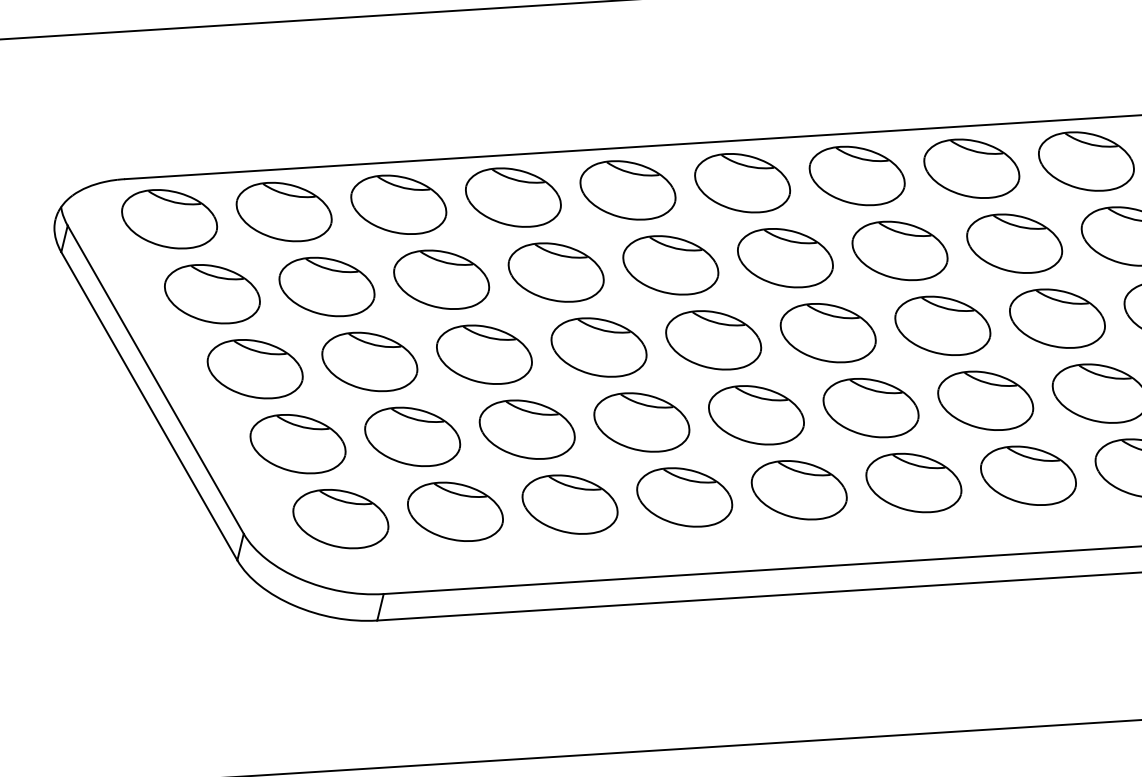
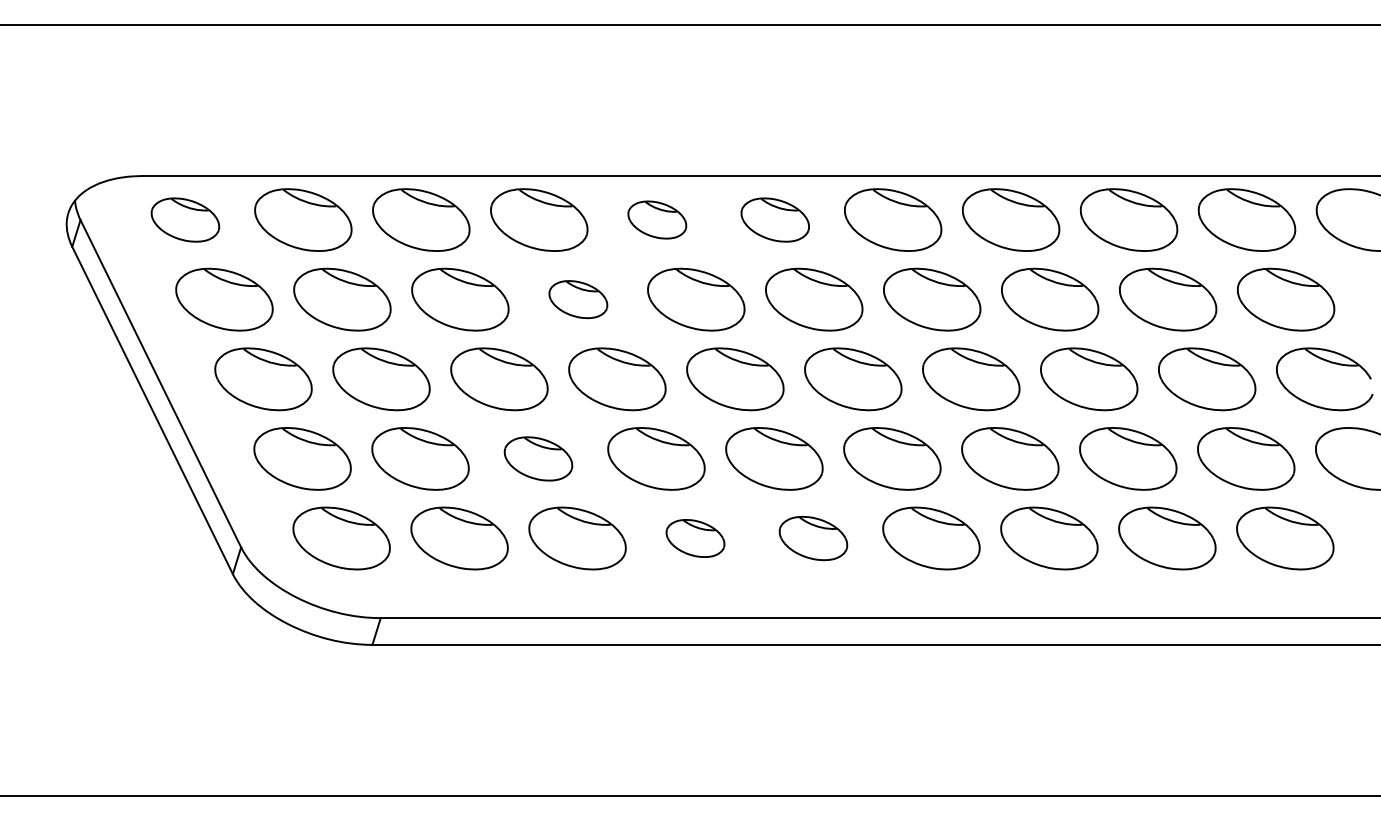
part: (742, 182) -> (775, 219), size x0.7
part: (628, 189) -> (657, 219), size x0.6
part: (169, 218) -> (185, 219), size x0.7
part: (556, 272) -> (578, 299), size x0.6
part: (527, 429) -> (538, 458), size x0.7
part: (799, 490) -> (813, 538), size x0.7
part: (684, 497) -> (695, 538), size x0.6

